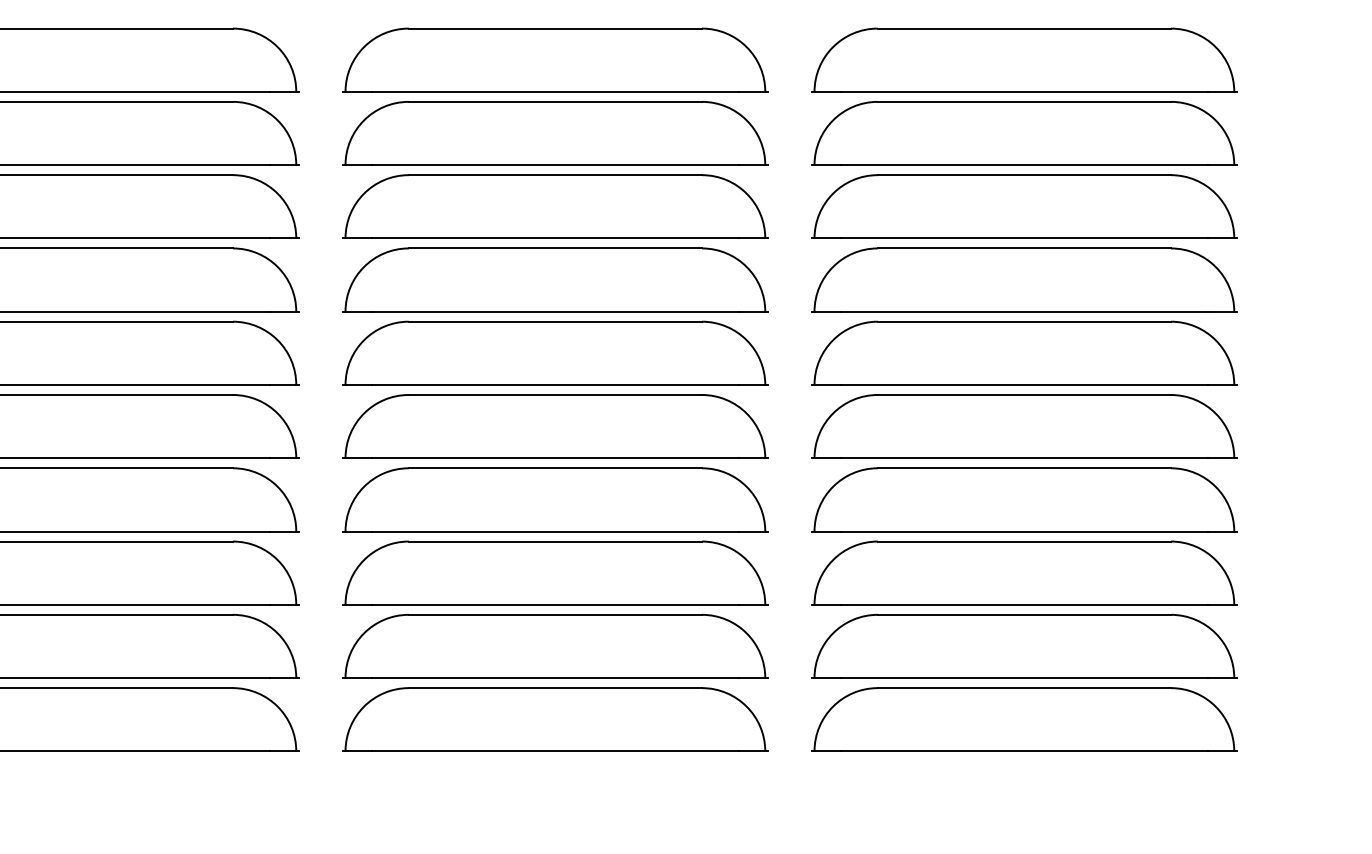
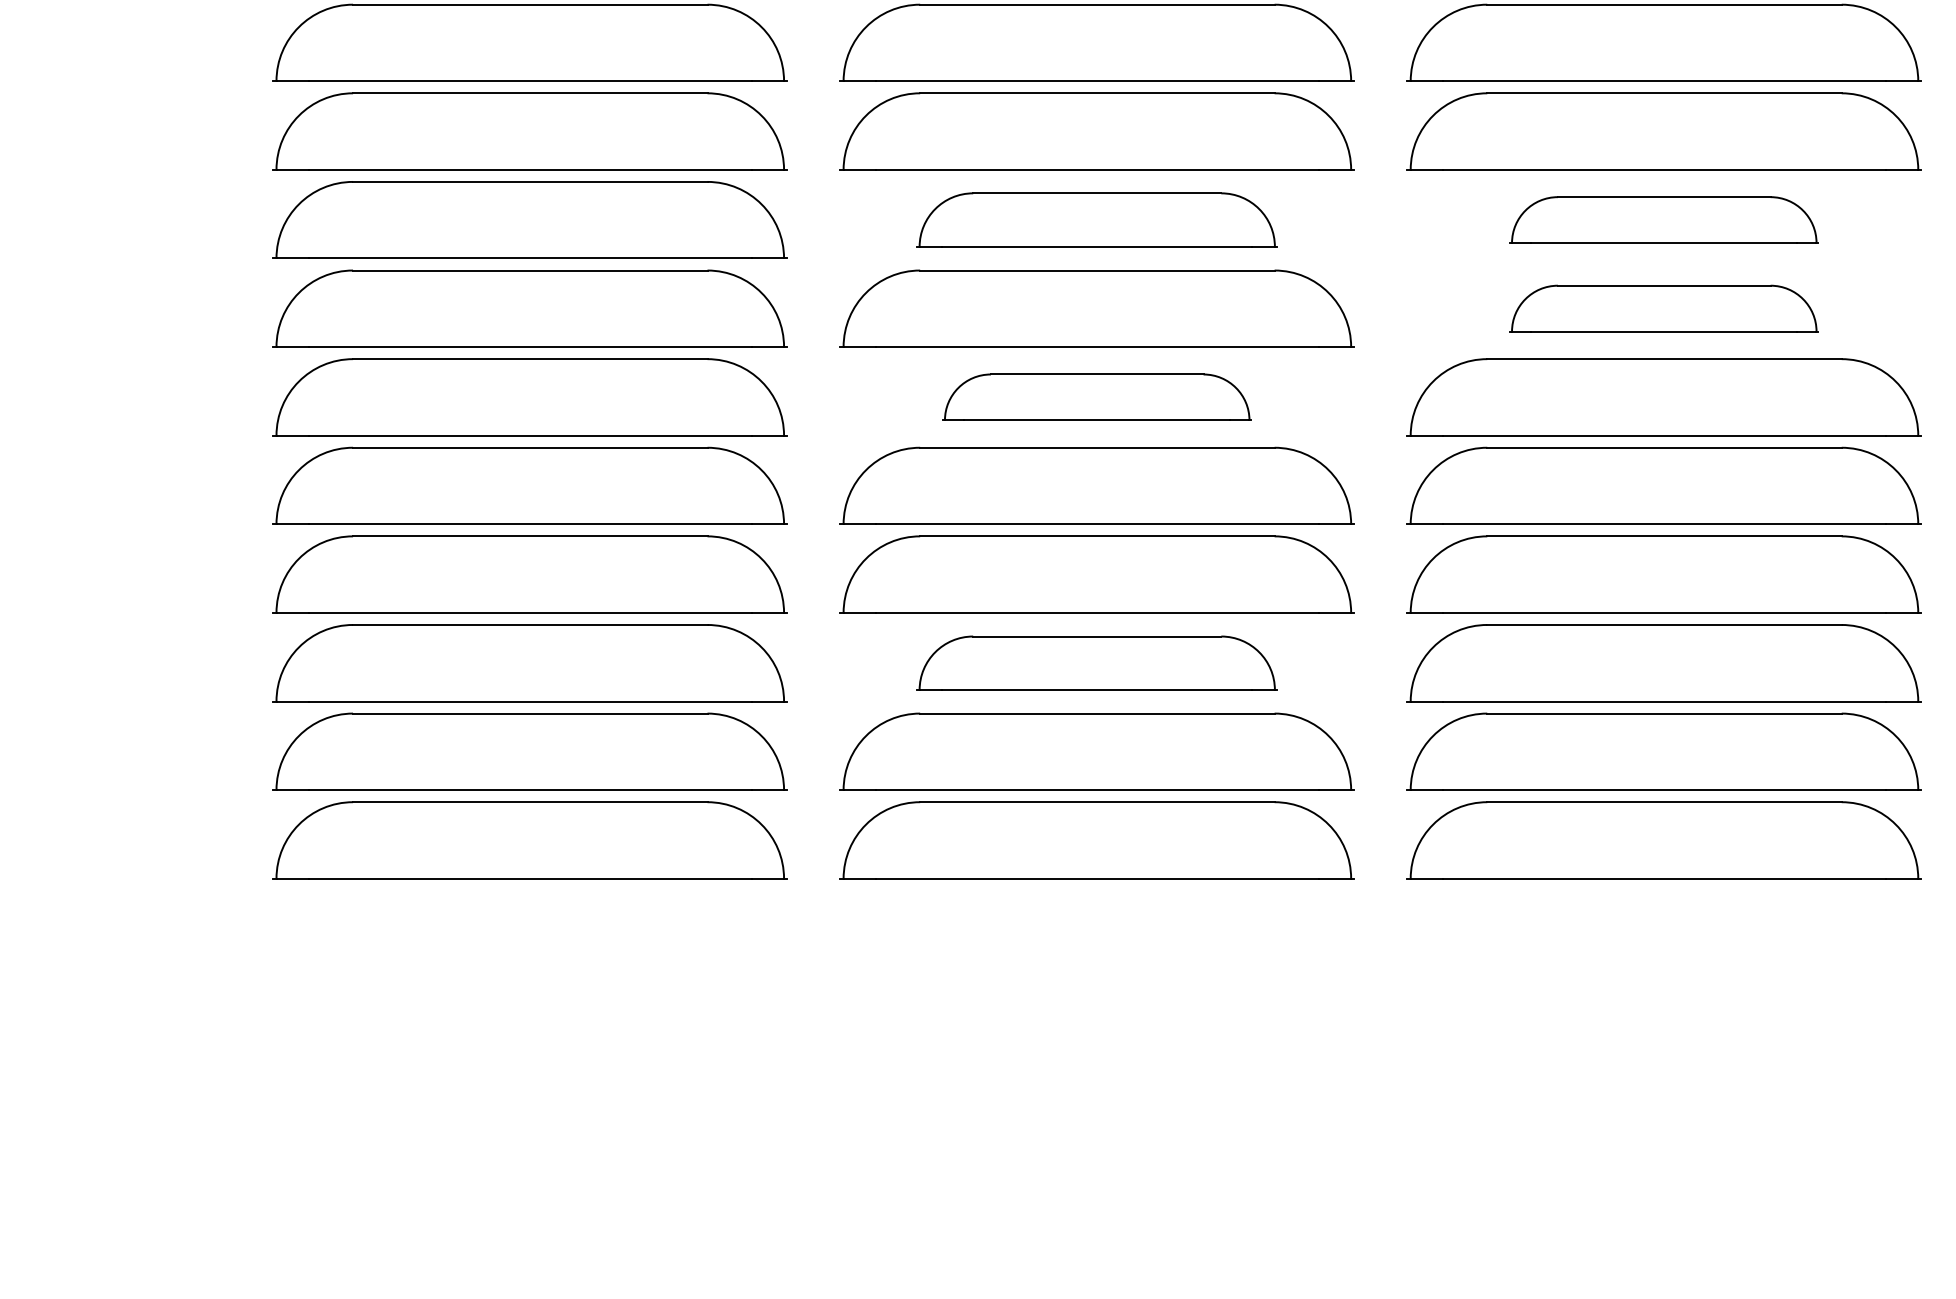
part: (554, 206) -> (1096, 219), size x0.7
part: (1023, 206) -> (1663, 219), size x0.6
part: (1023, 279) -> (1663, 308), size x0.6
part: (554, 353) -> (1096, 397), size x0.6
part: (554, 573) -> (1096, 663), size x0.7

